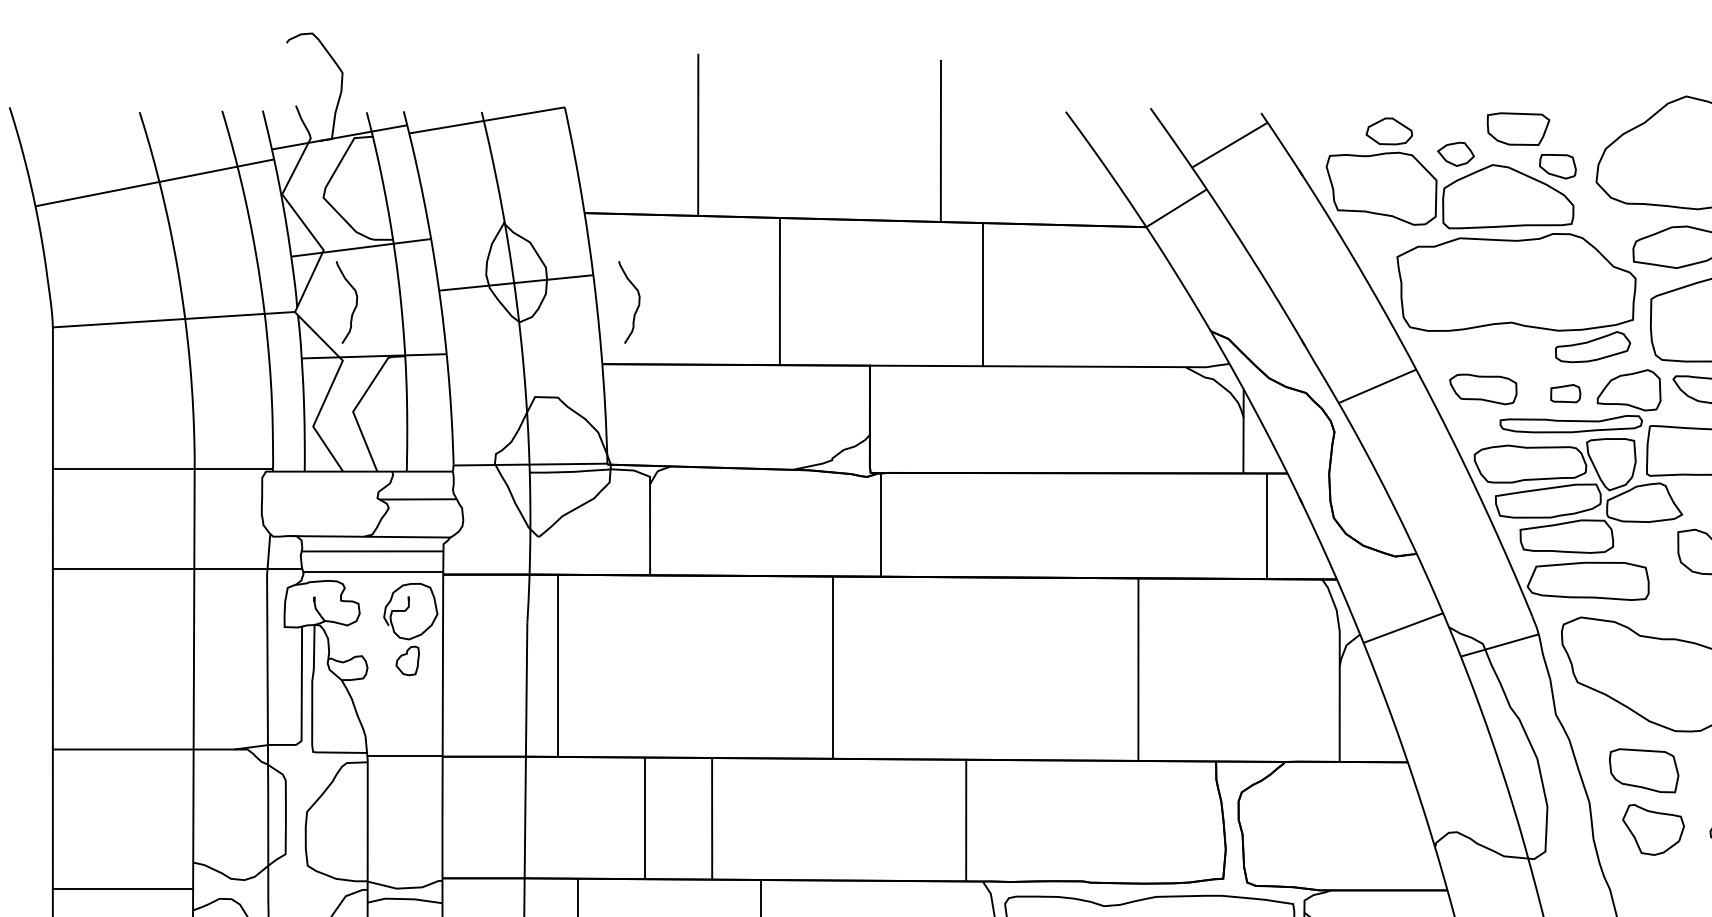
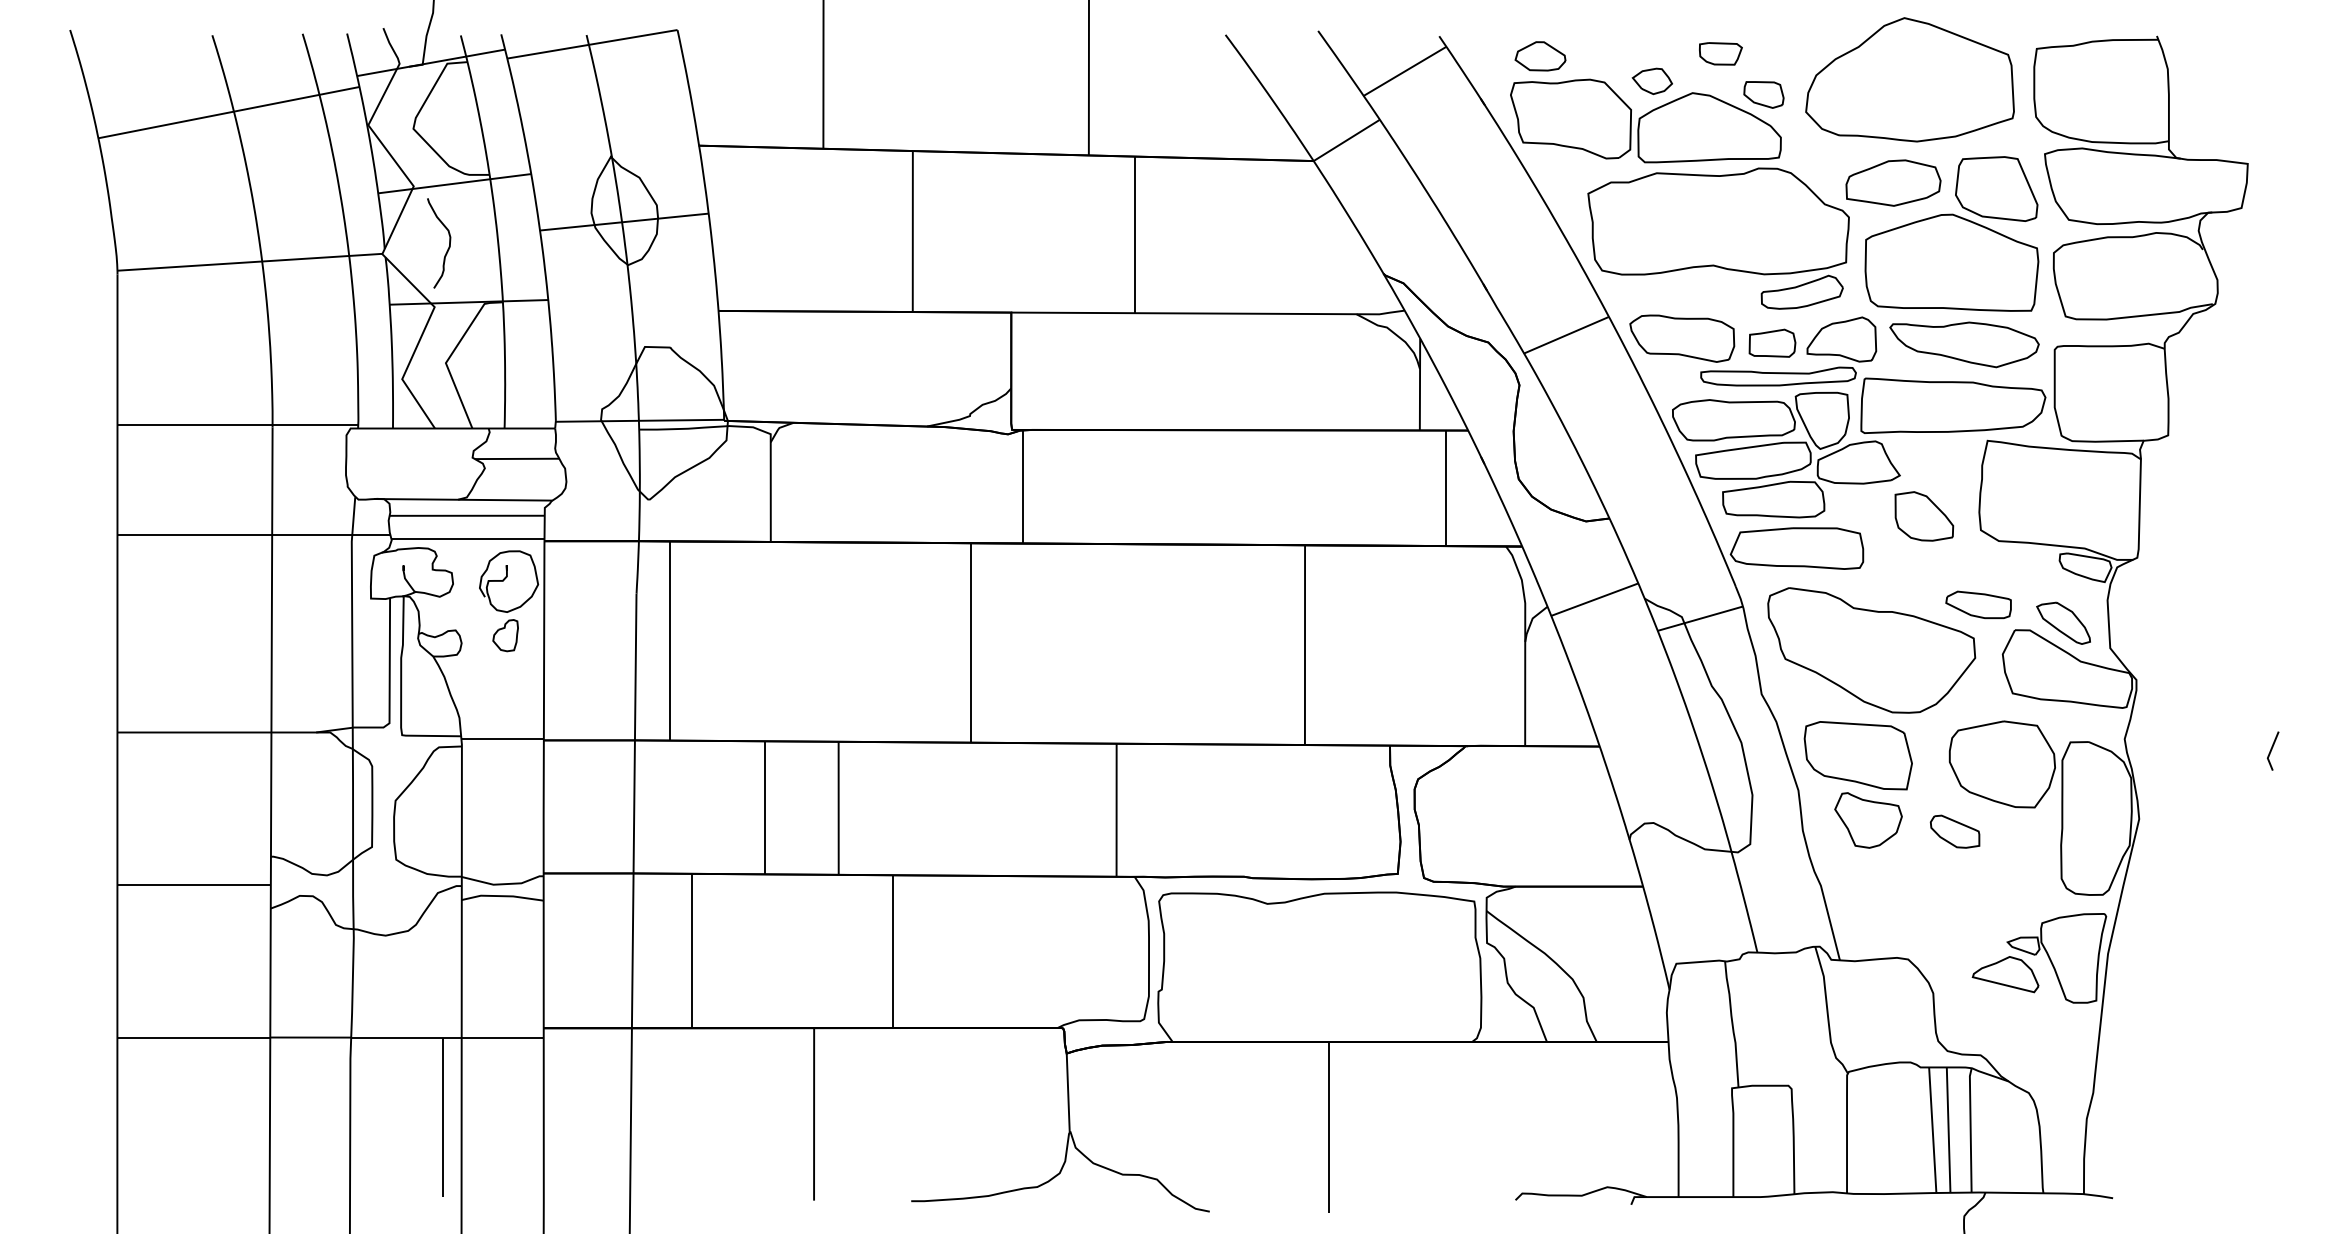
part: (1518, 128) -> (1720, 53), size x0.62
part: (1389, 131) -> (1540, 56), moved
curve: (637, 307) -> (756, 248), removed
part: (1483, 389) -> (1682, 338), size x1.43
part: (1565, 393) -> (1772, 342), size x1.43
part: (1643, 770) -> (1857, 755), size x1.43

